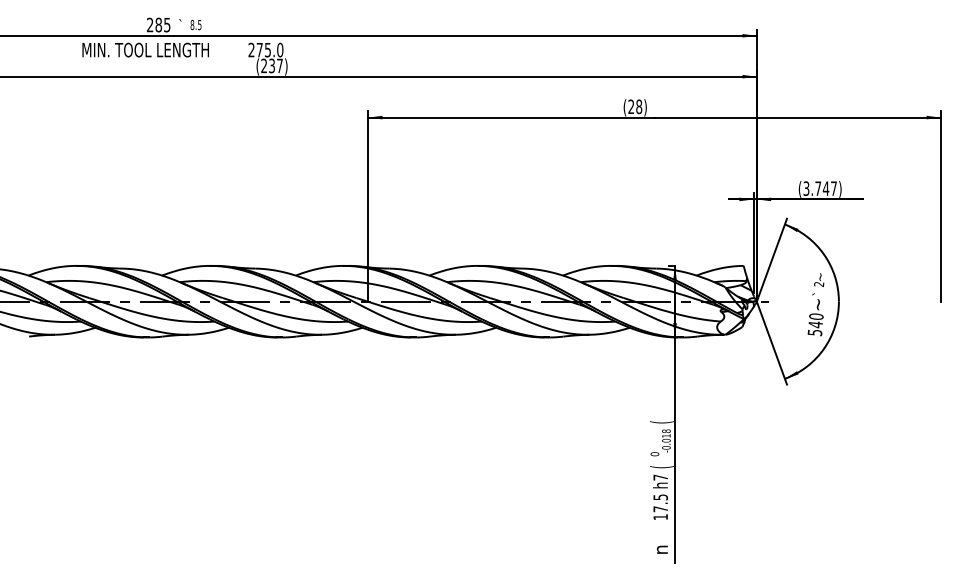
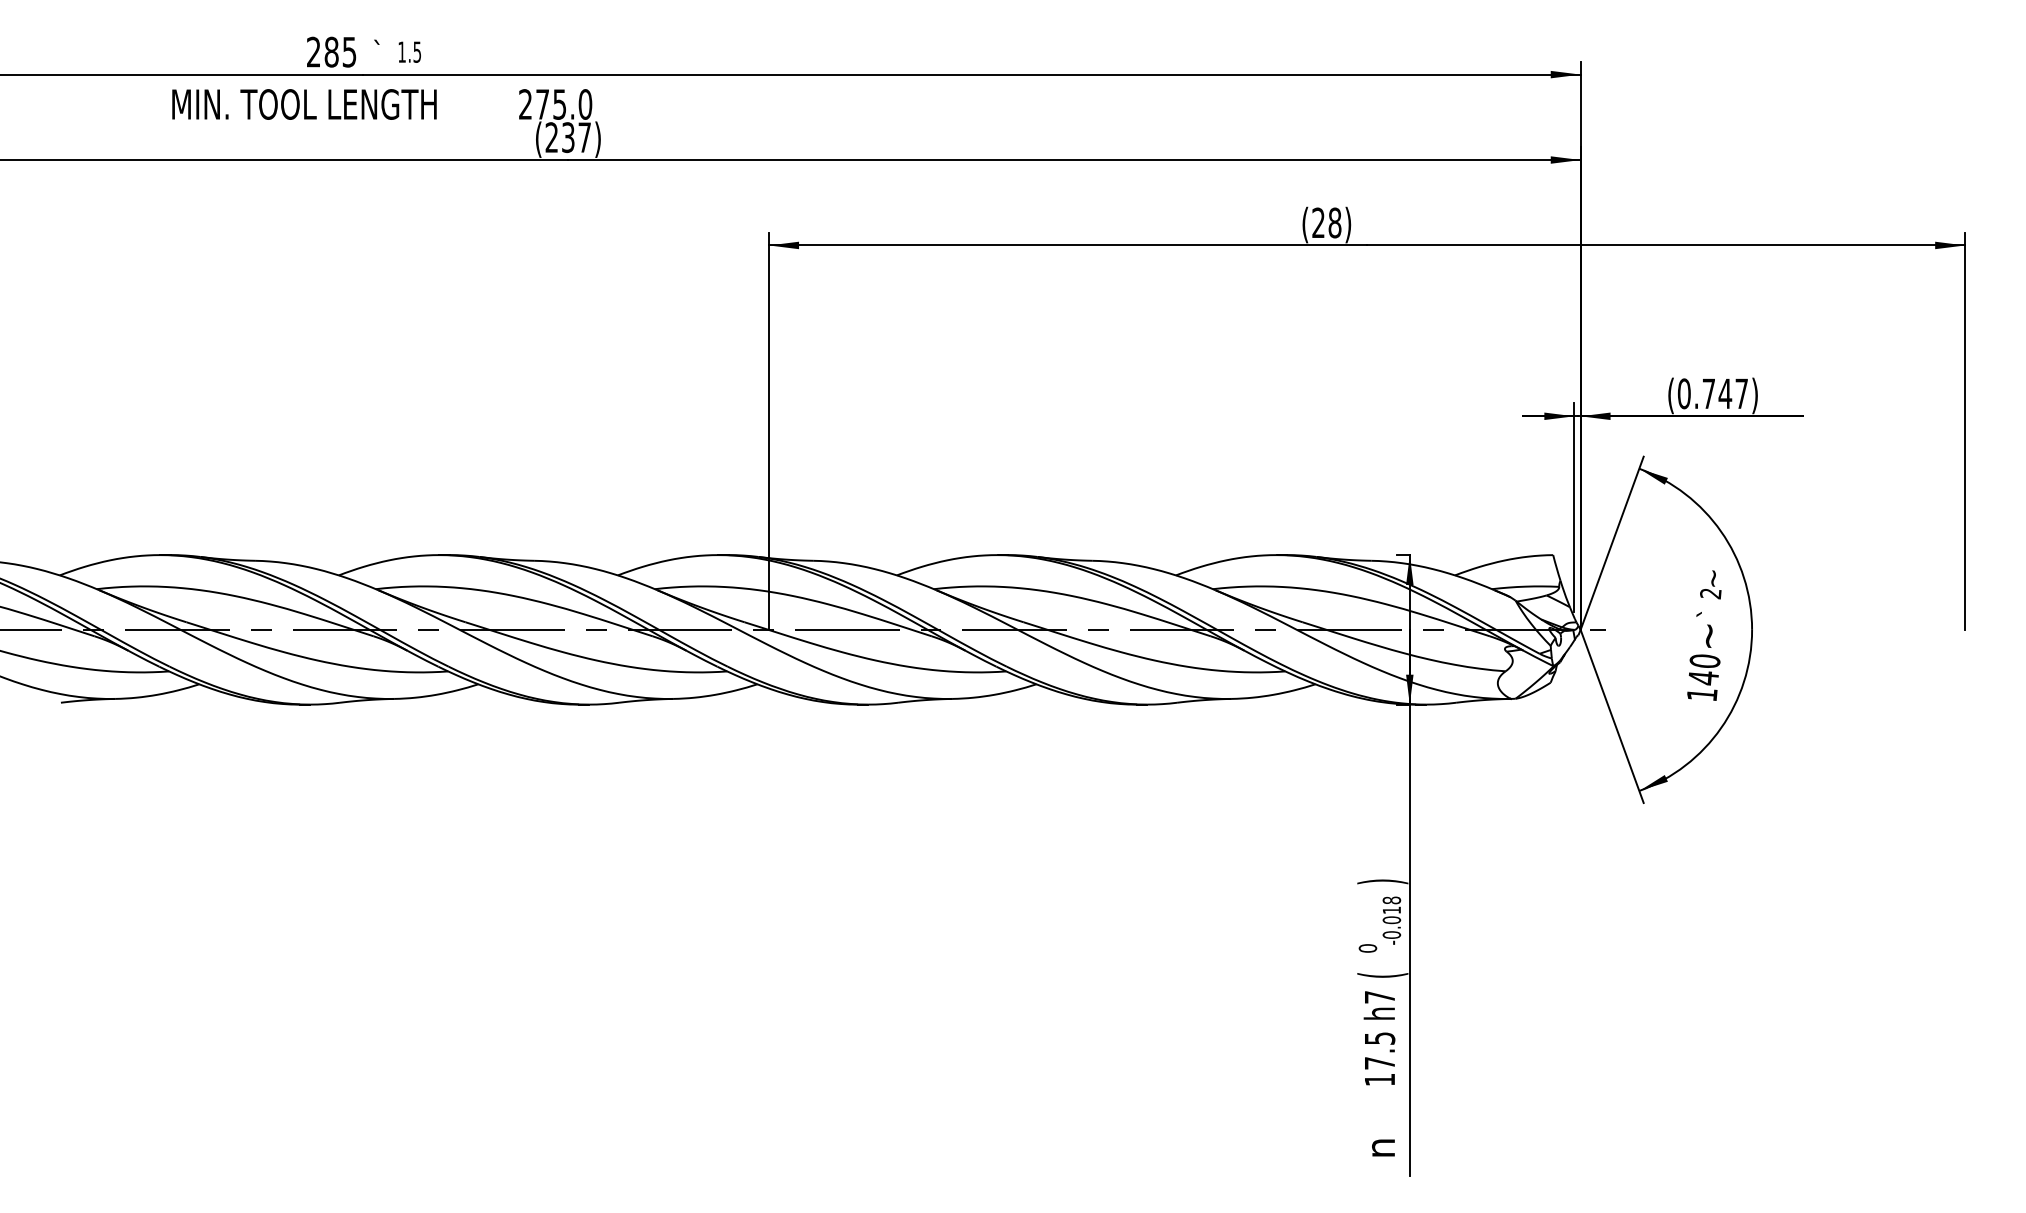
text: (192, 25) -> (402, 53), 8.5 -> 1.5
text: (806, 188) -> (1684, 393), (3.747) -> (0.747)
text: (814, 333) -> (1701, 696), 540 -> 140
text: (661, 422) -> (1381, 882), ( -> )

